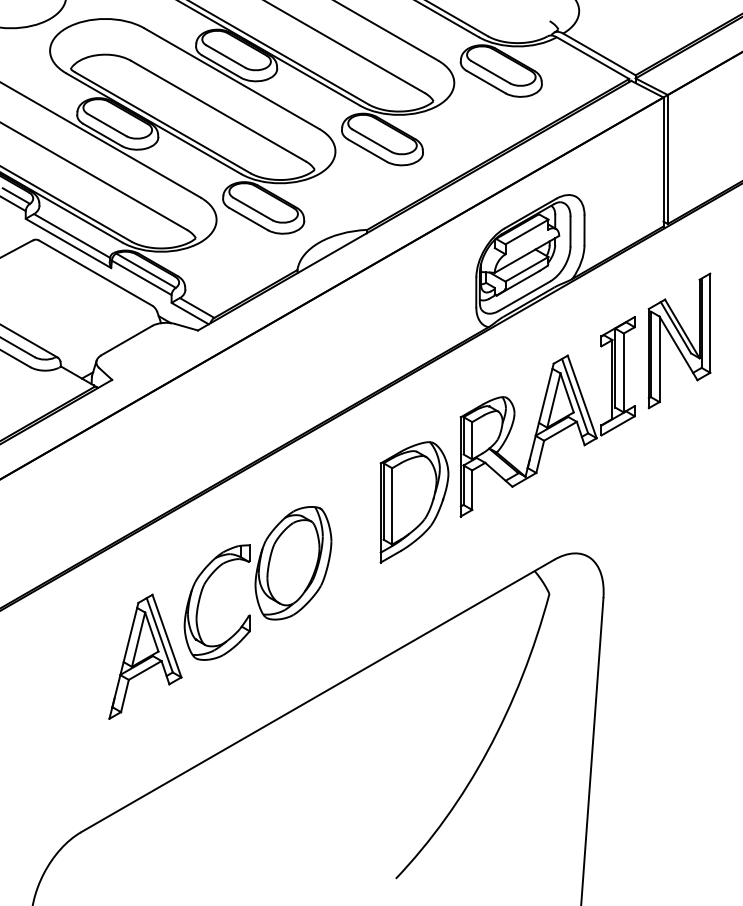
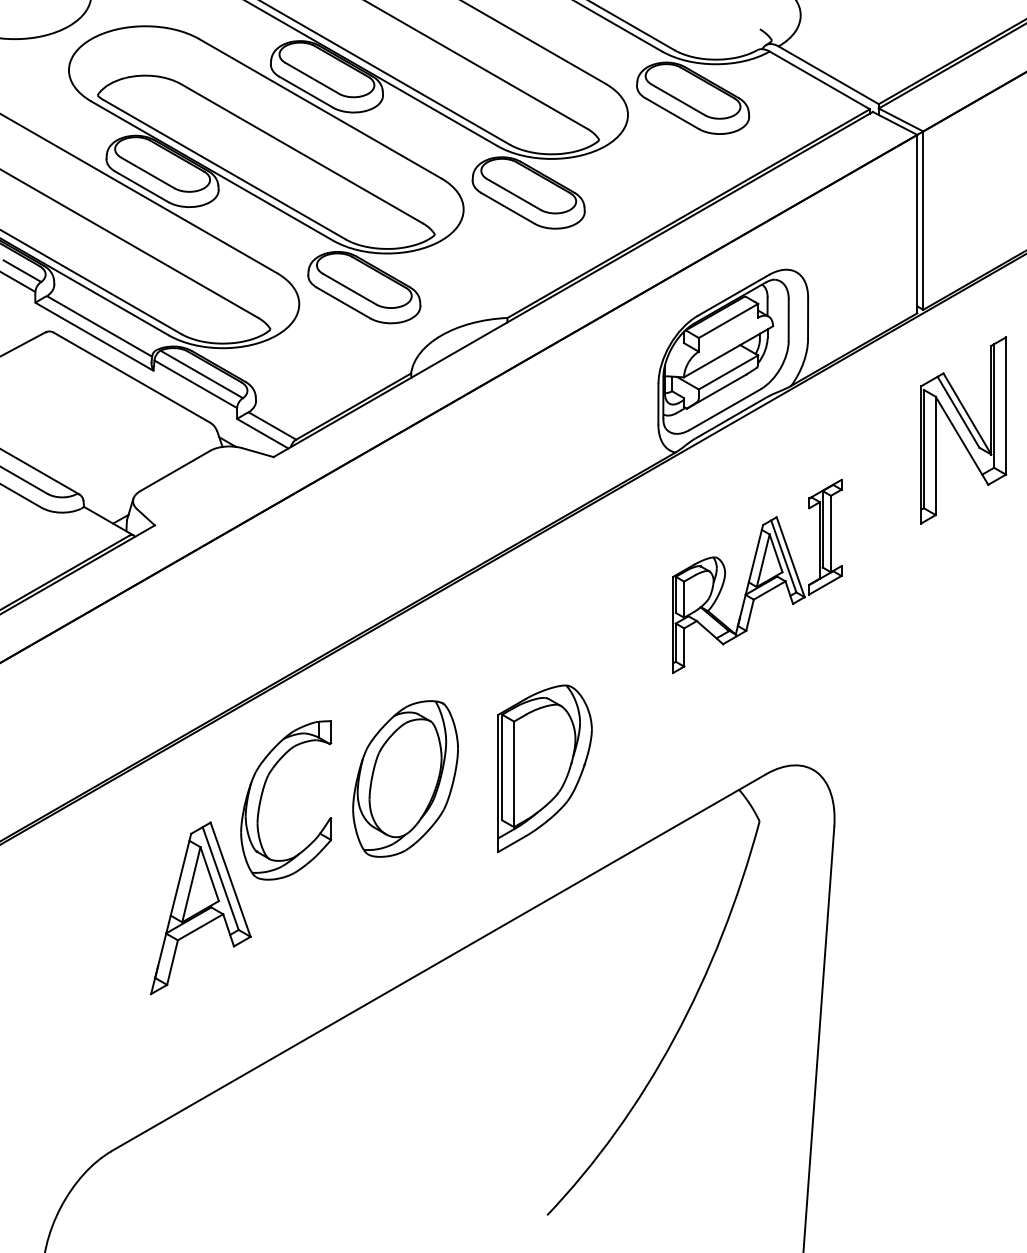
part: (679, 340) -> (963, 430), moved
part: (547, 416) -> (757, 576), size x0.7
part: (414, 502) -> (544, 768), moved
part: (200, 600) -> (262, 797), moved

